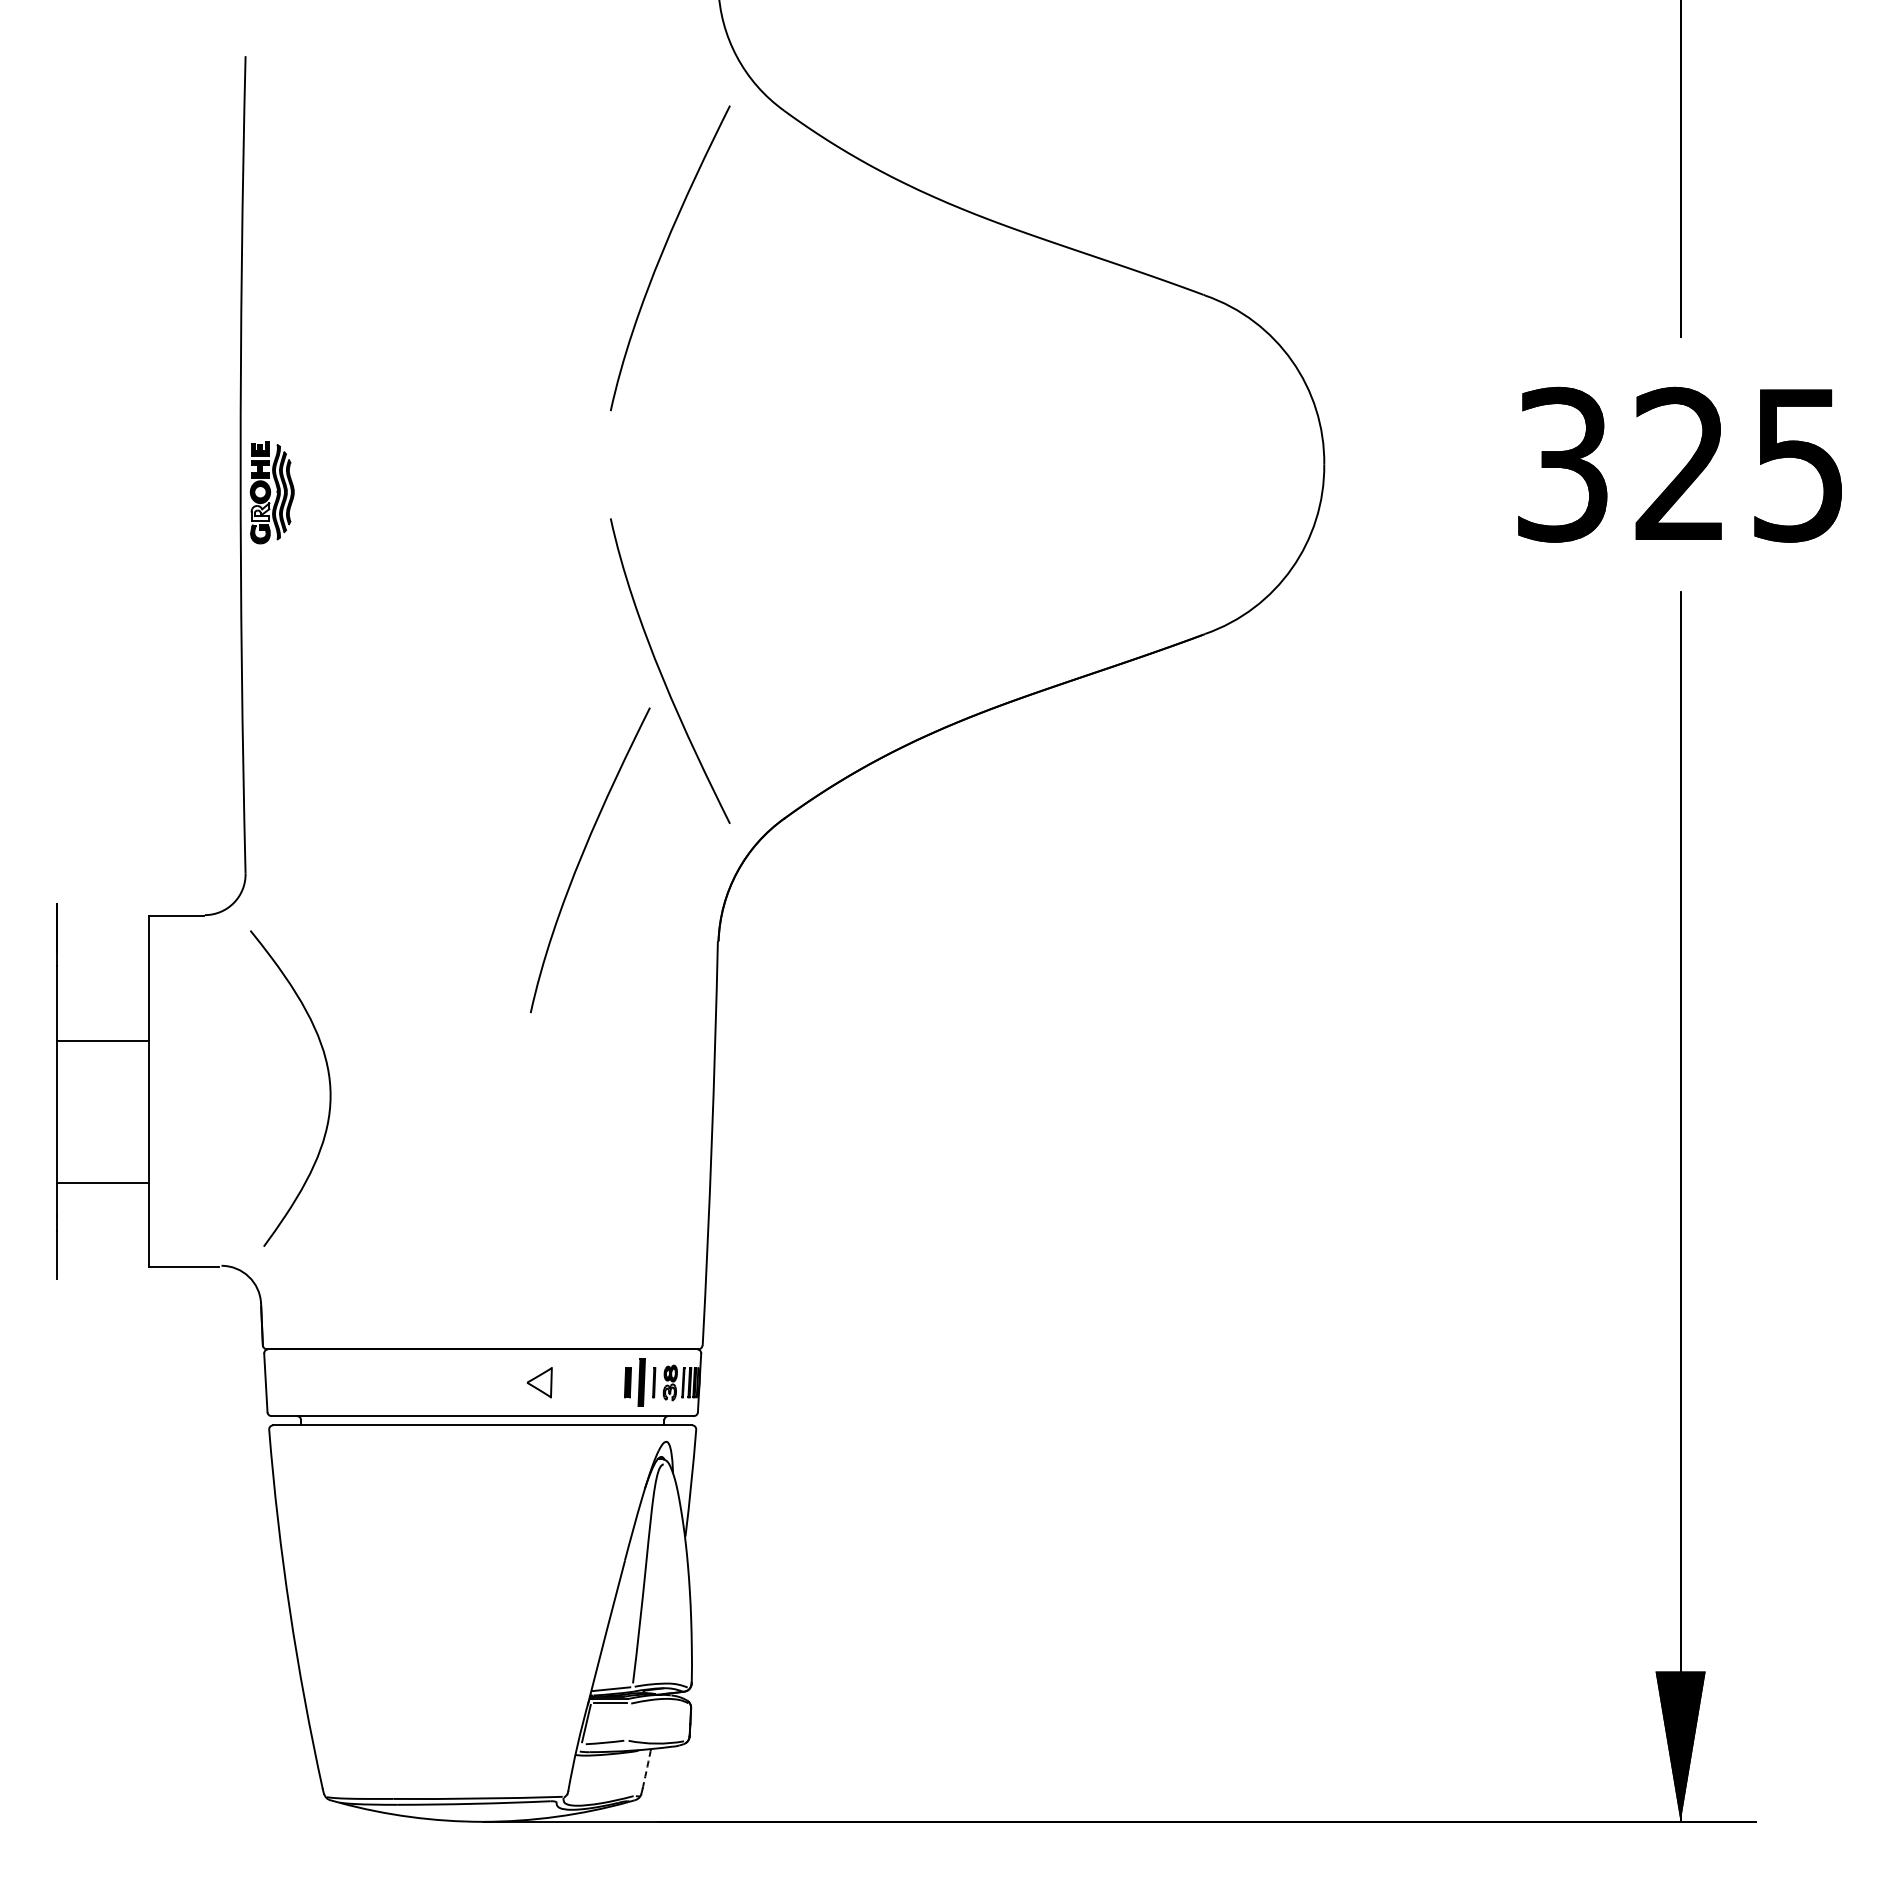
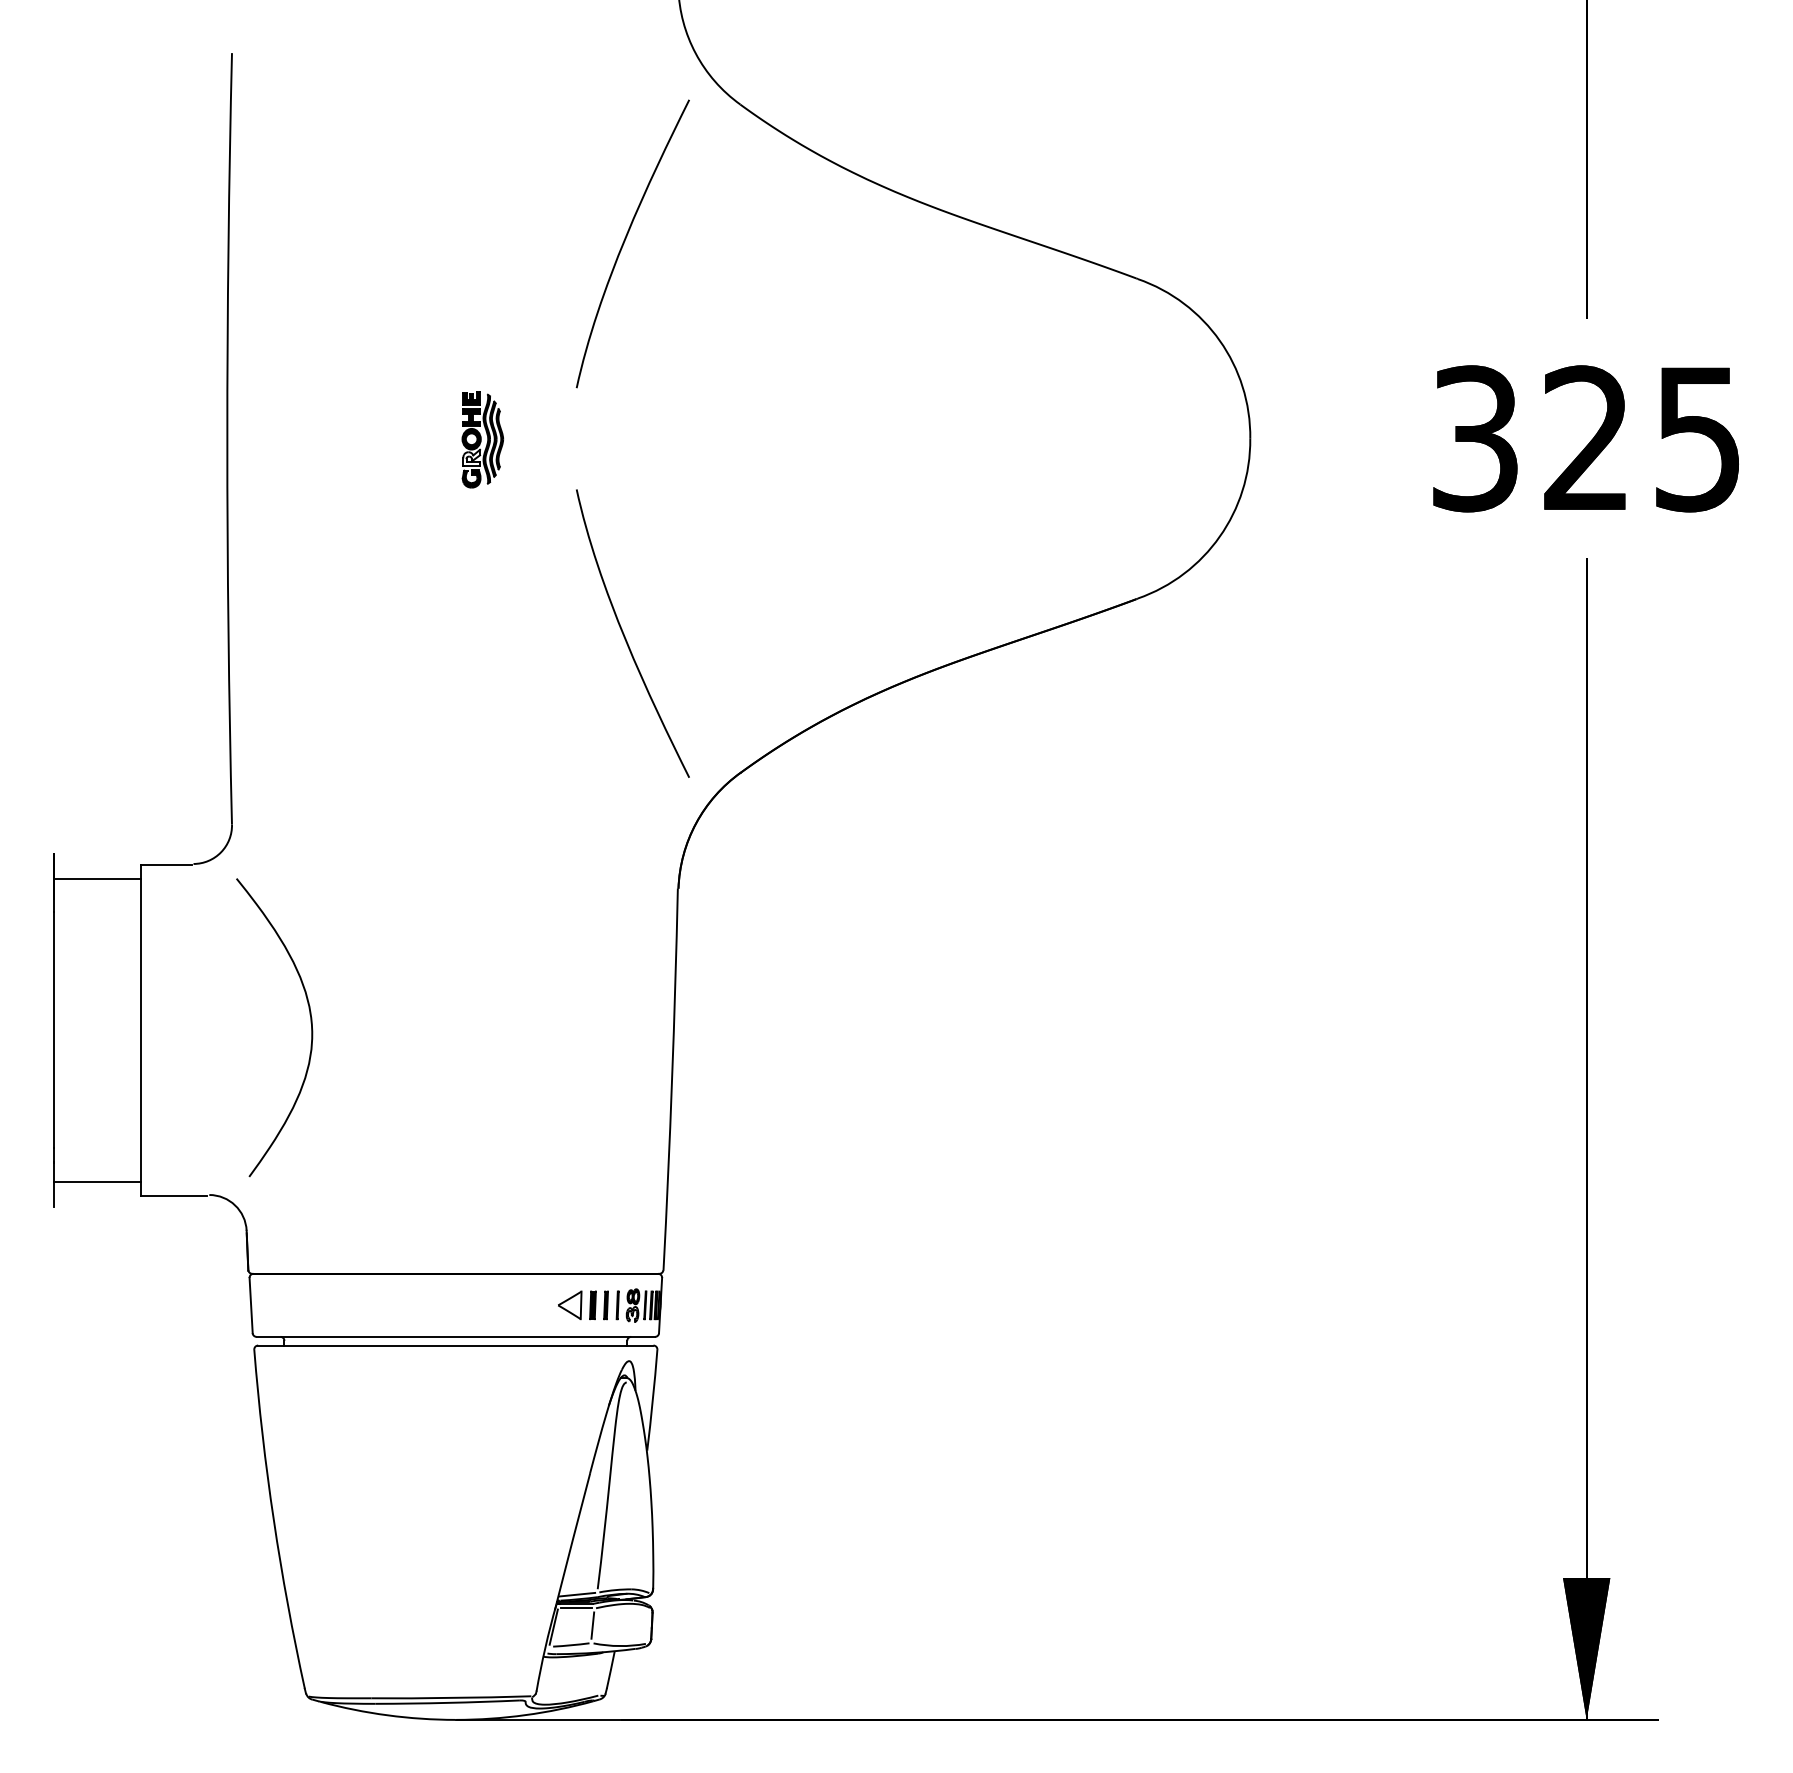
part: (271, 492) -> (482, 439), moved
curve: (582, 857) -> (550, 809), removed
line: (102, 1040) -> (96, 878), moved
line: (102, 1183) -> (96, 1182), moved
part: (539, 1382) -> (569, 1305), moved
part: (641, 1382) -> (605, 1305), size x0.62
line: (627, 1721) -> (592, 1625), added
arc: (646, 1769) -> (610, 1670), dashed -> solid

